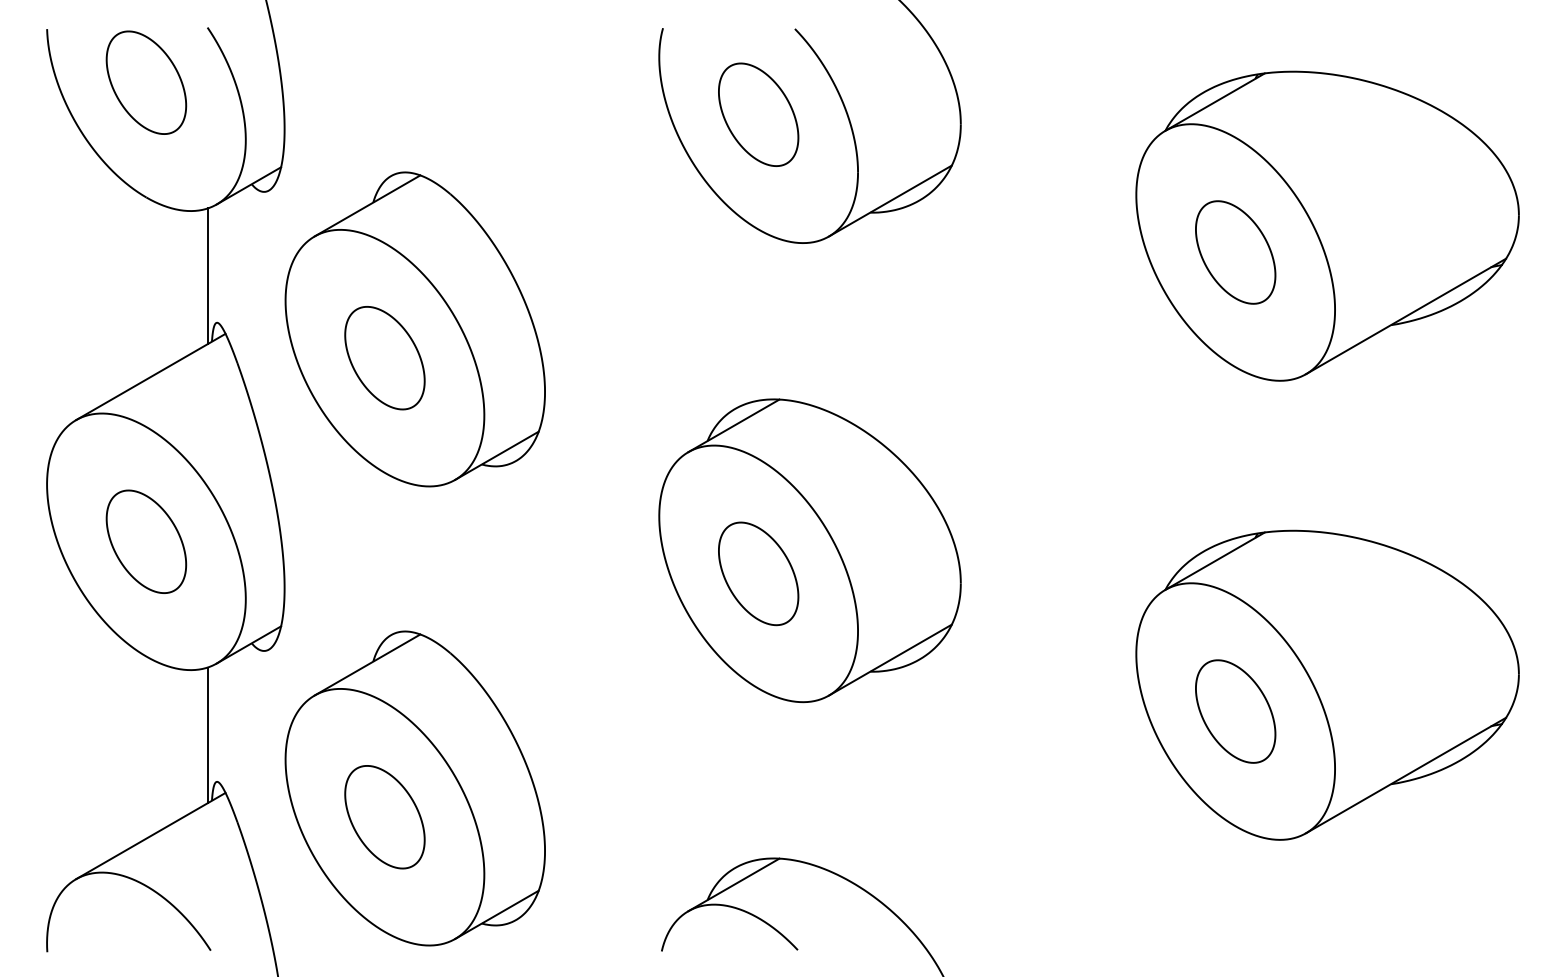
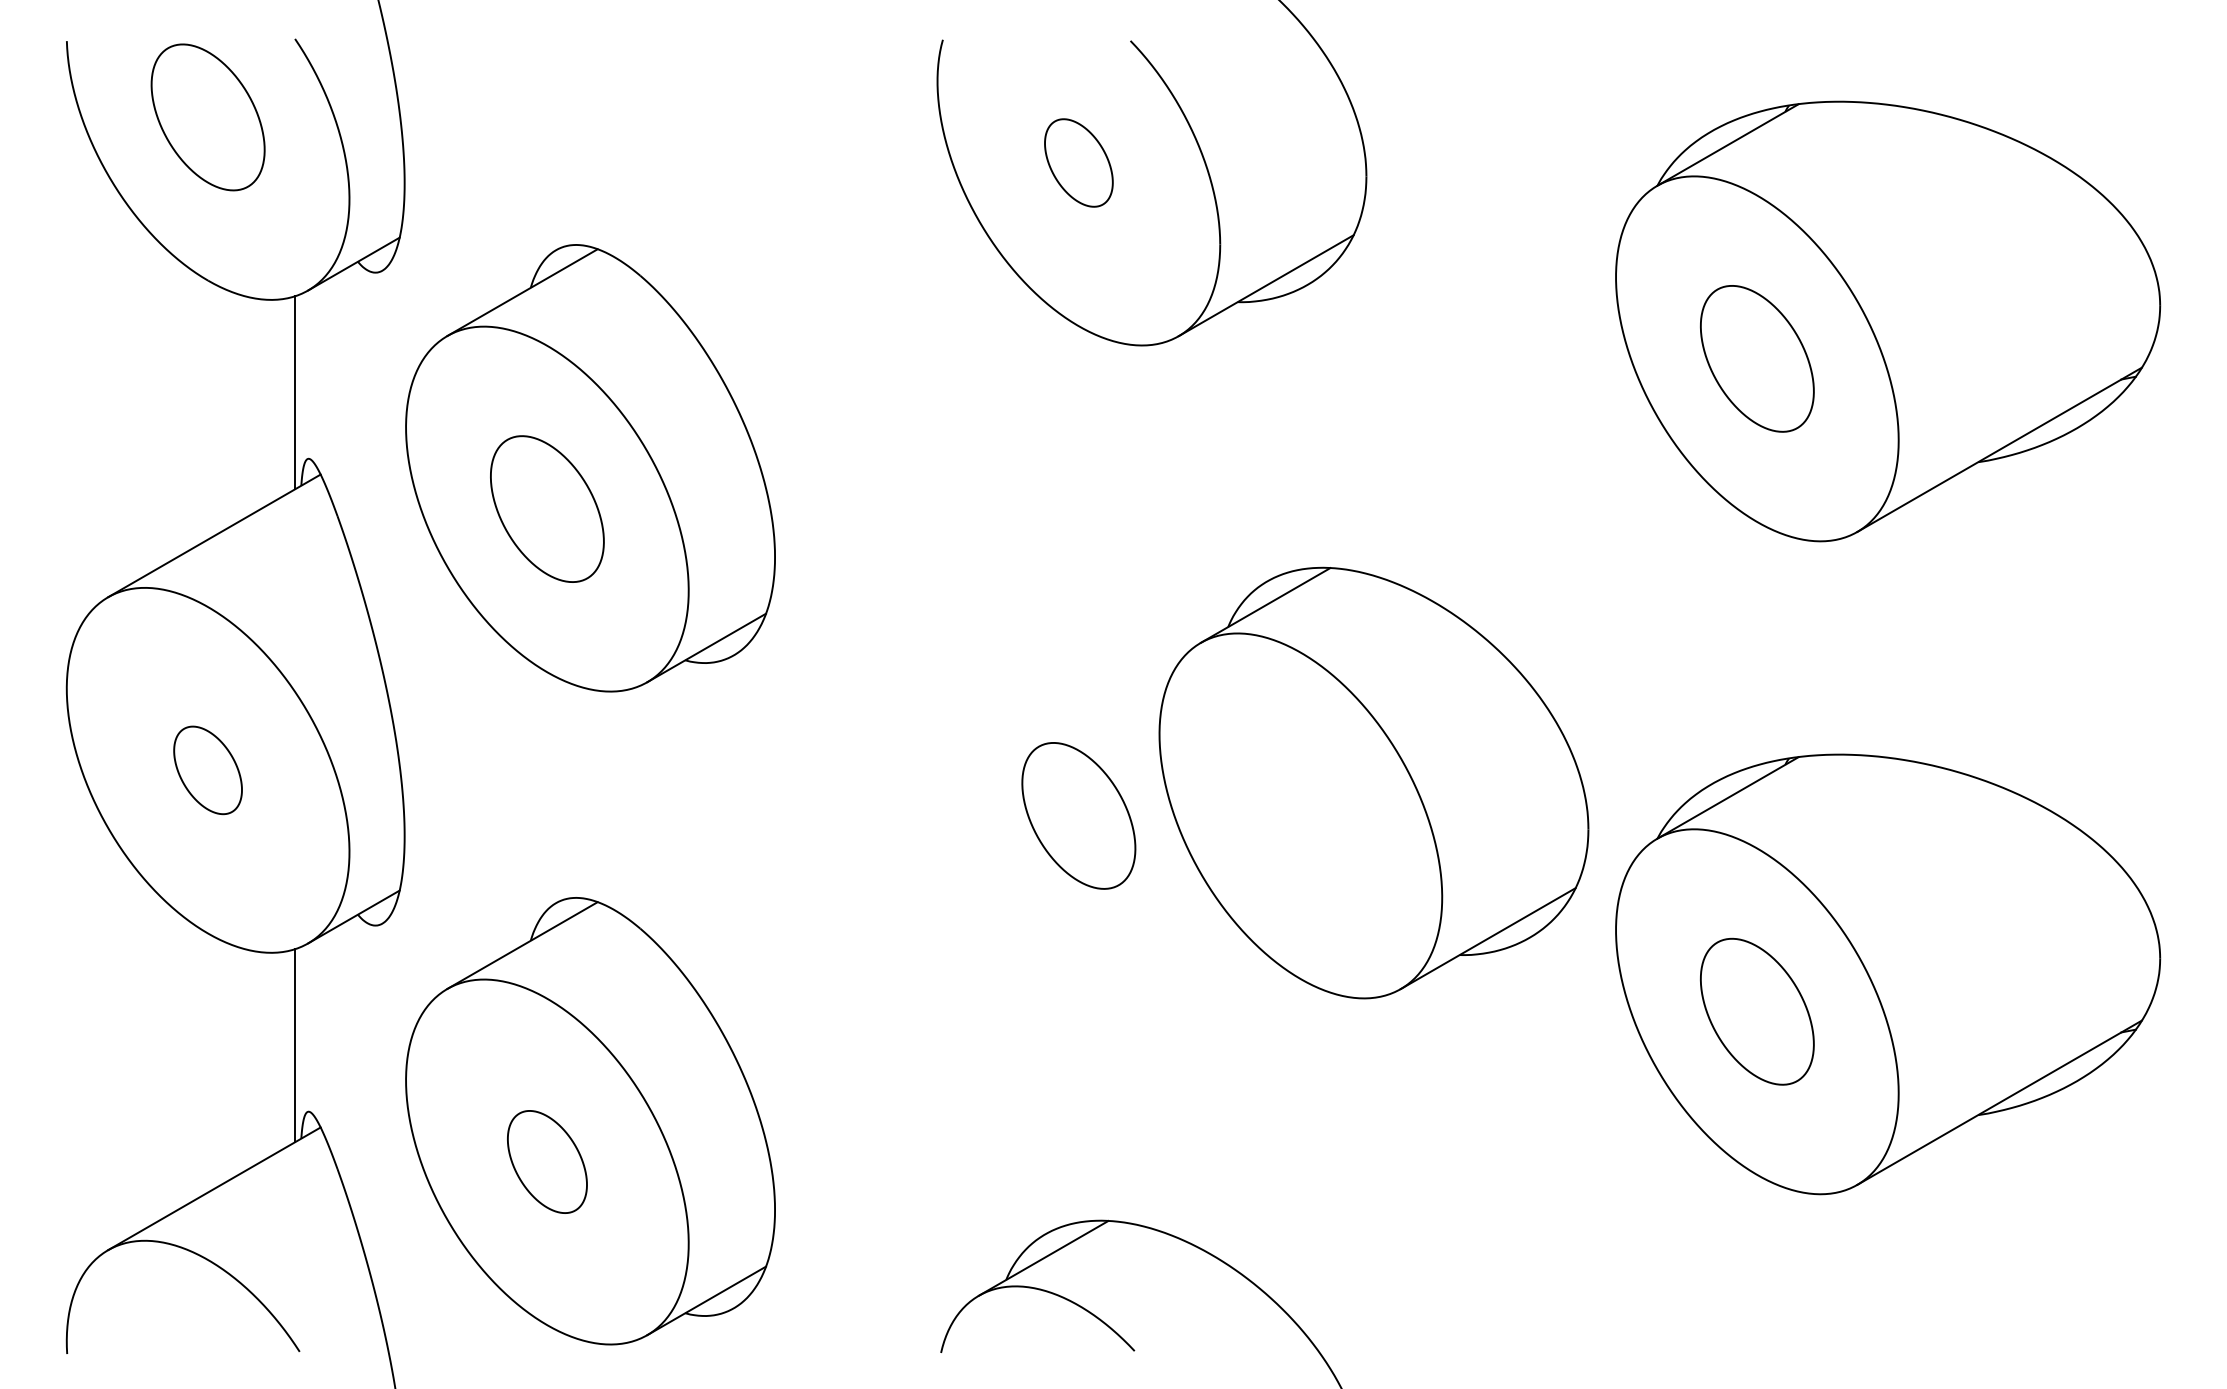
part: (758, 114) -> (1078, 162), size x0.6
part: (145, 541) -> (207, 770), size x0.6
part: (809, 550) -> (1373, 782), moved
part: (385, 816) -> (547, 1161), size x0.7

